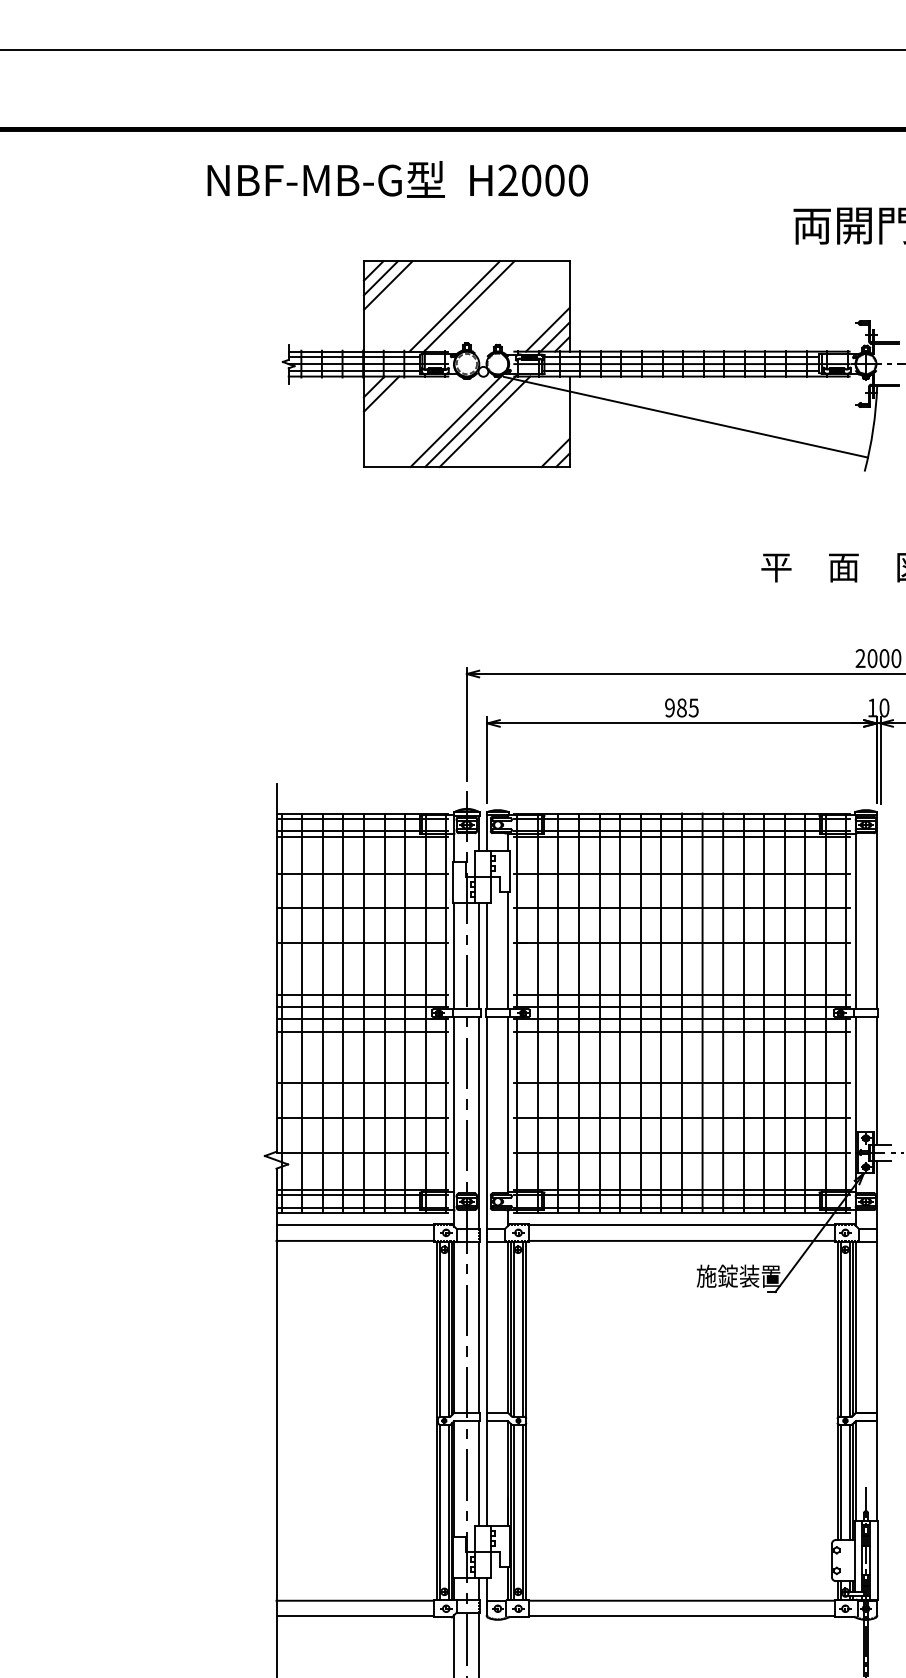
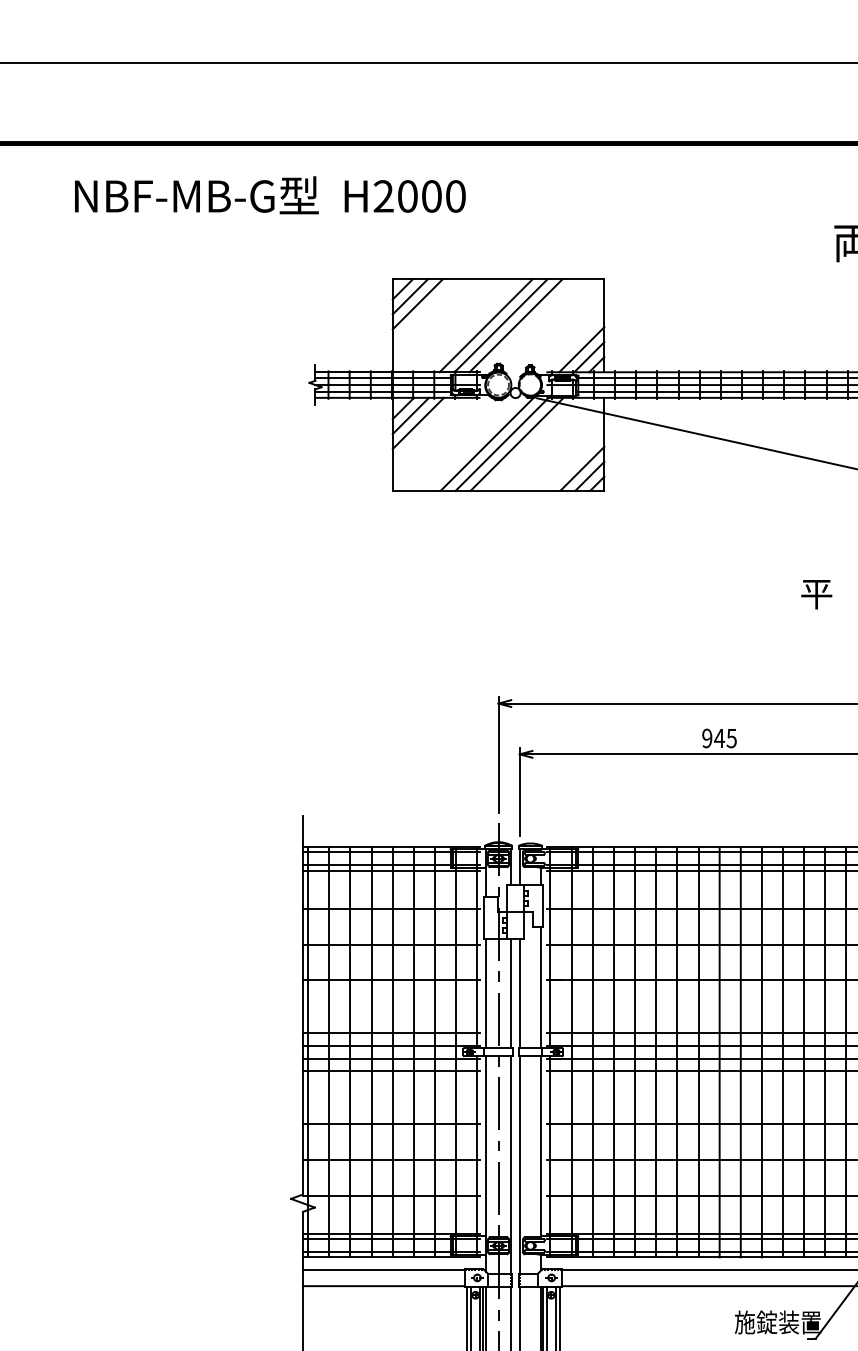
text: (397, 179) -> (270, 195), moved
line: (483, 306) -> (515, 325), added
line: (388, 401) -> (418, 423), added
line: (548, 445) -> (582, 468), added
text: (681, 707) -> (719, 737), 985 -> 945

